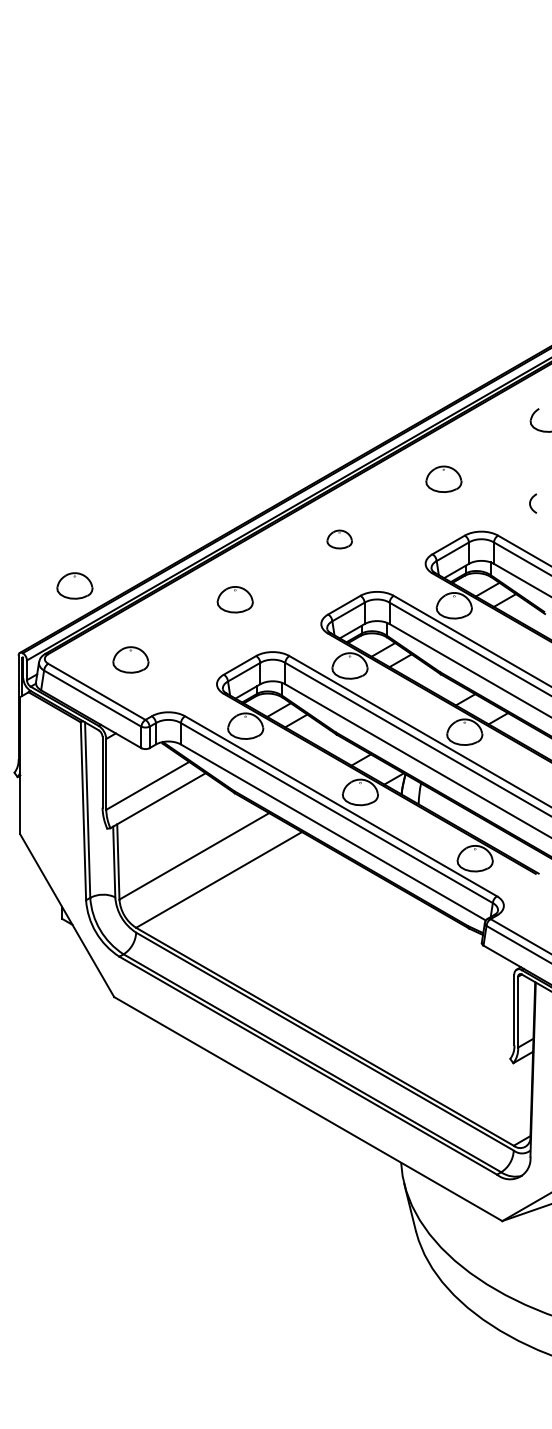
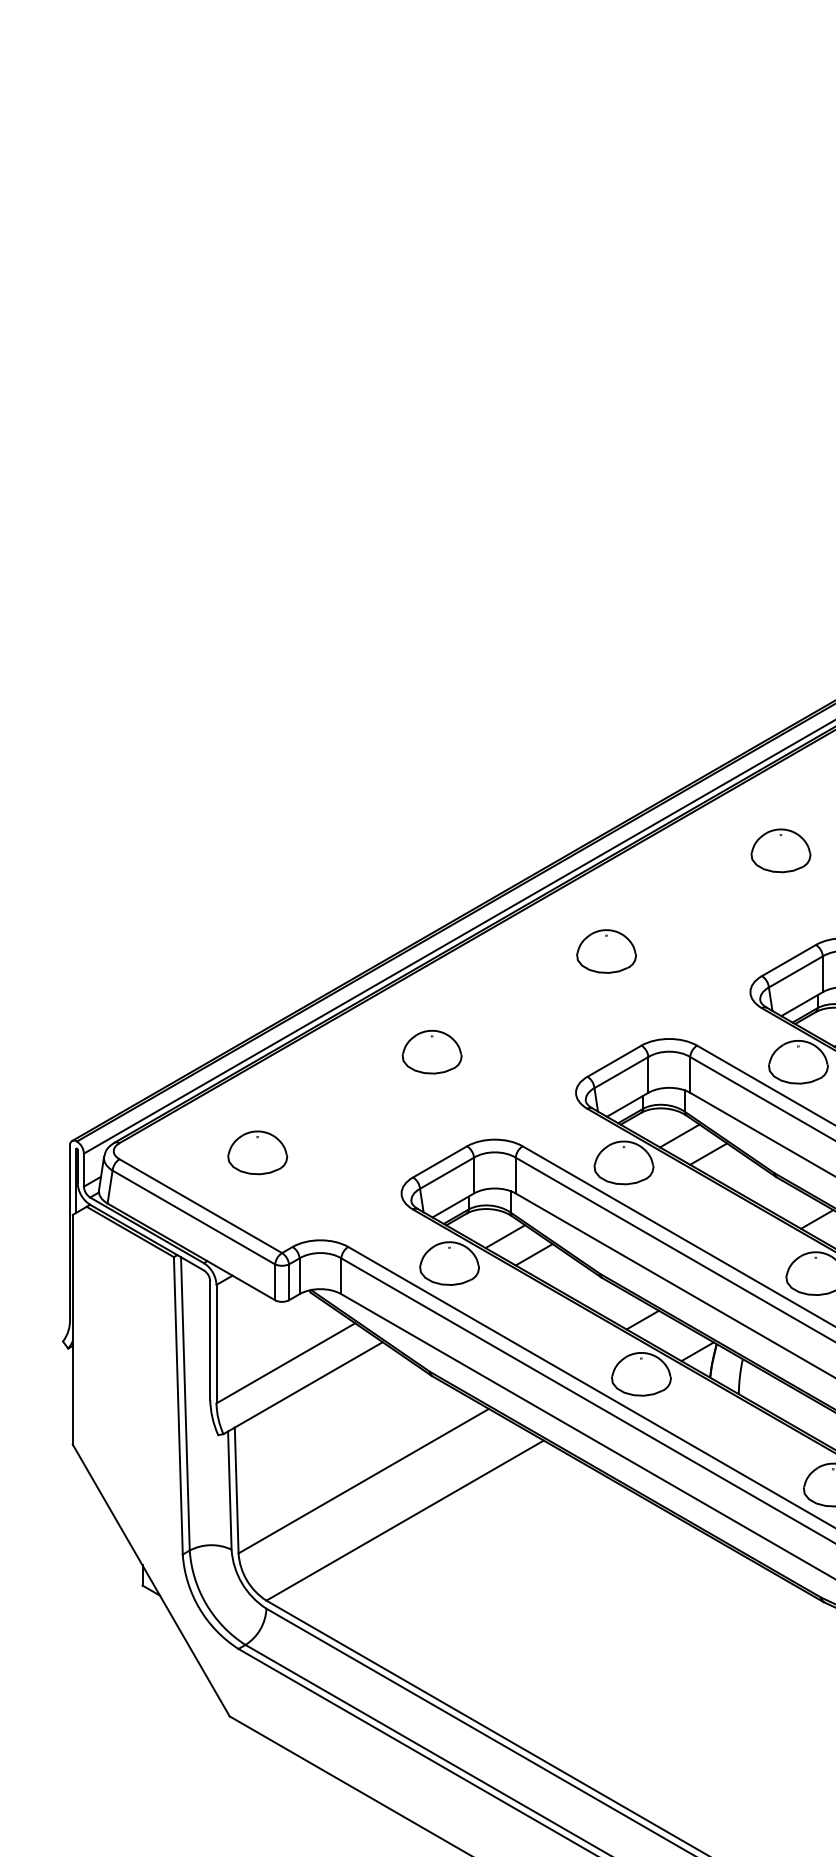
part: (339, 539) -> (606, 951), size x1.43
part: (74, 585) -> (163, 1028), removed

